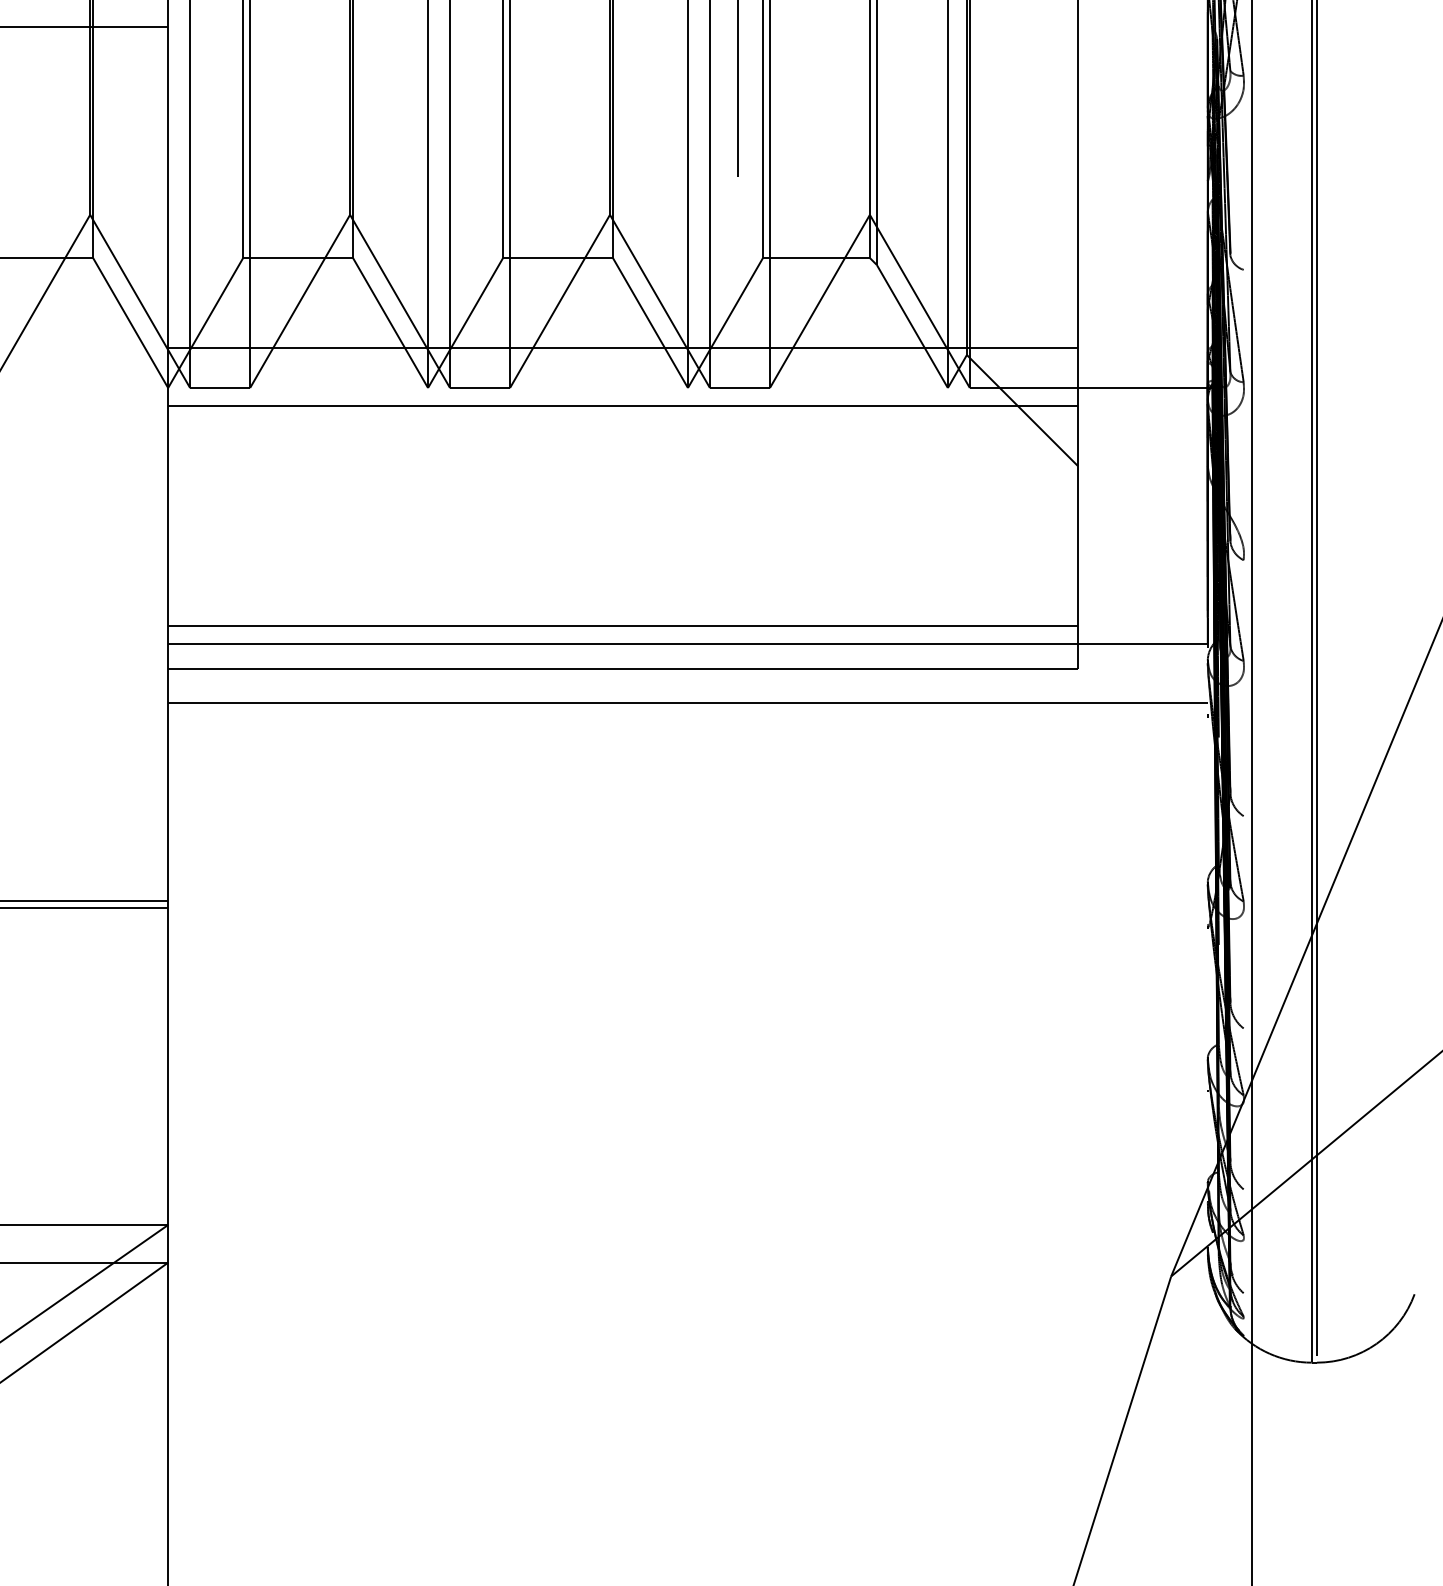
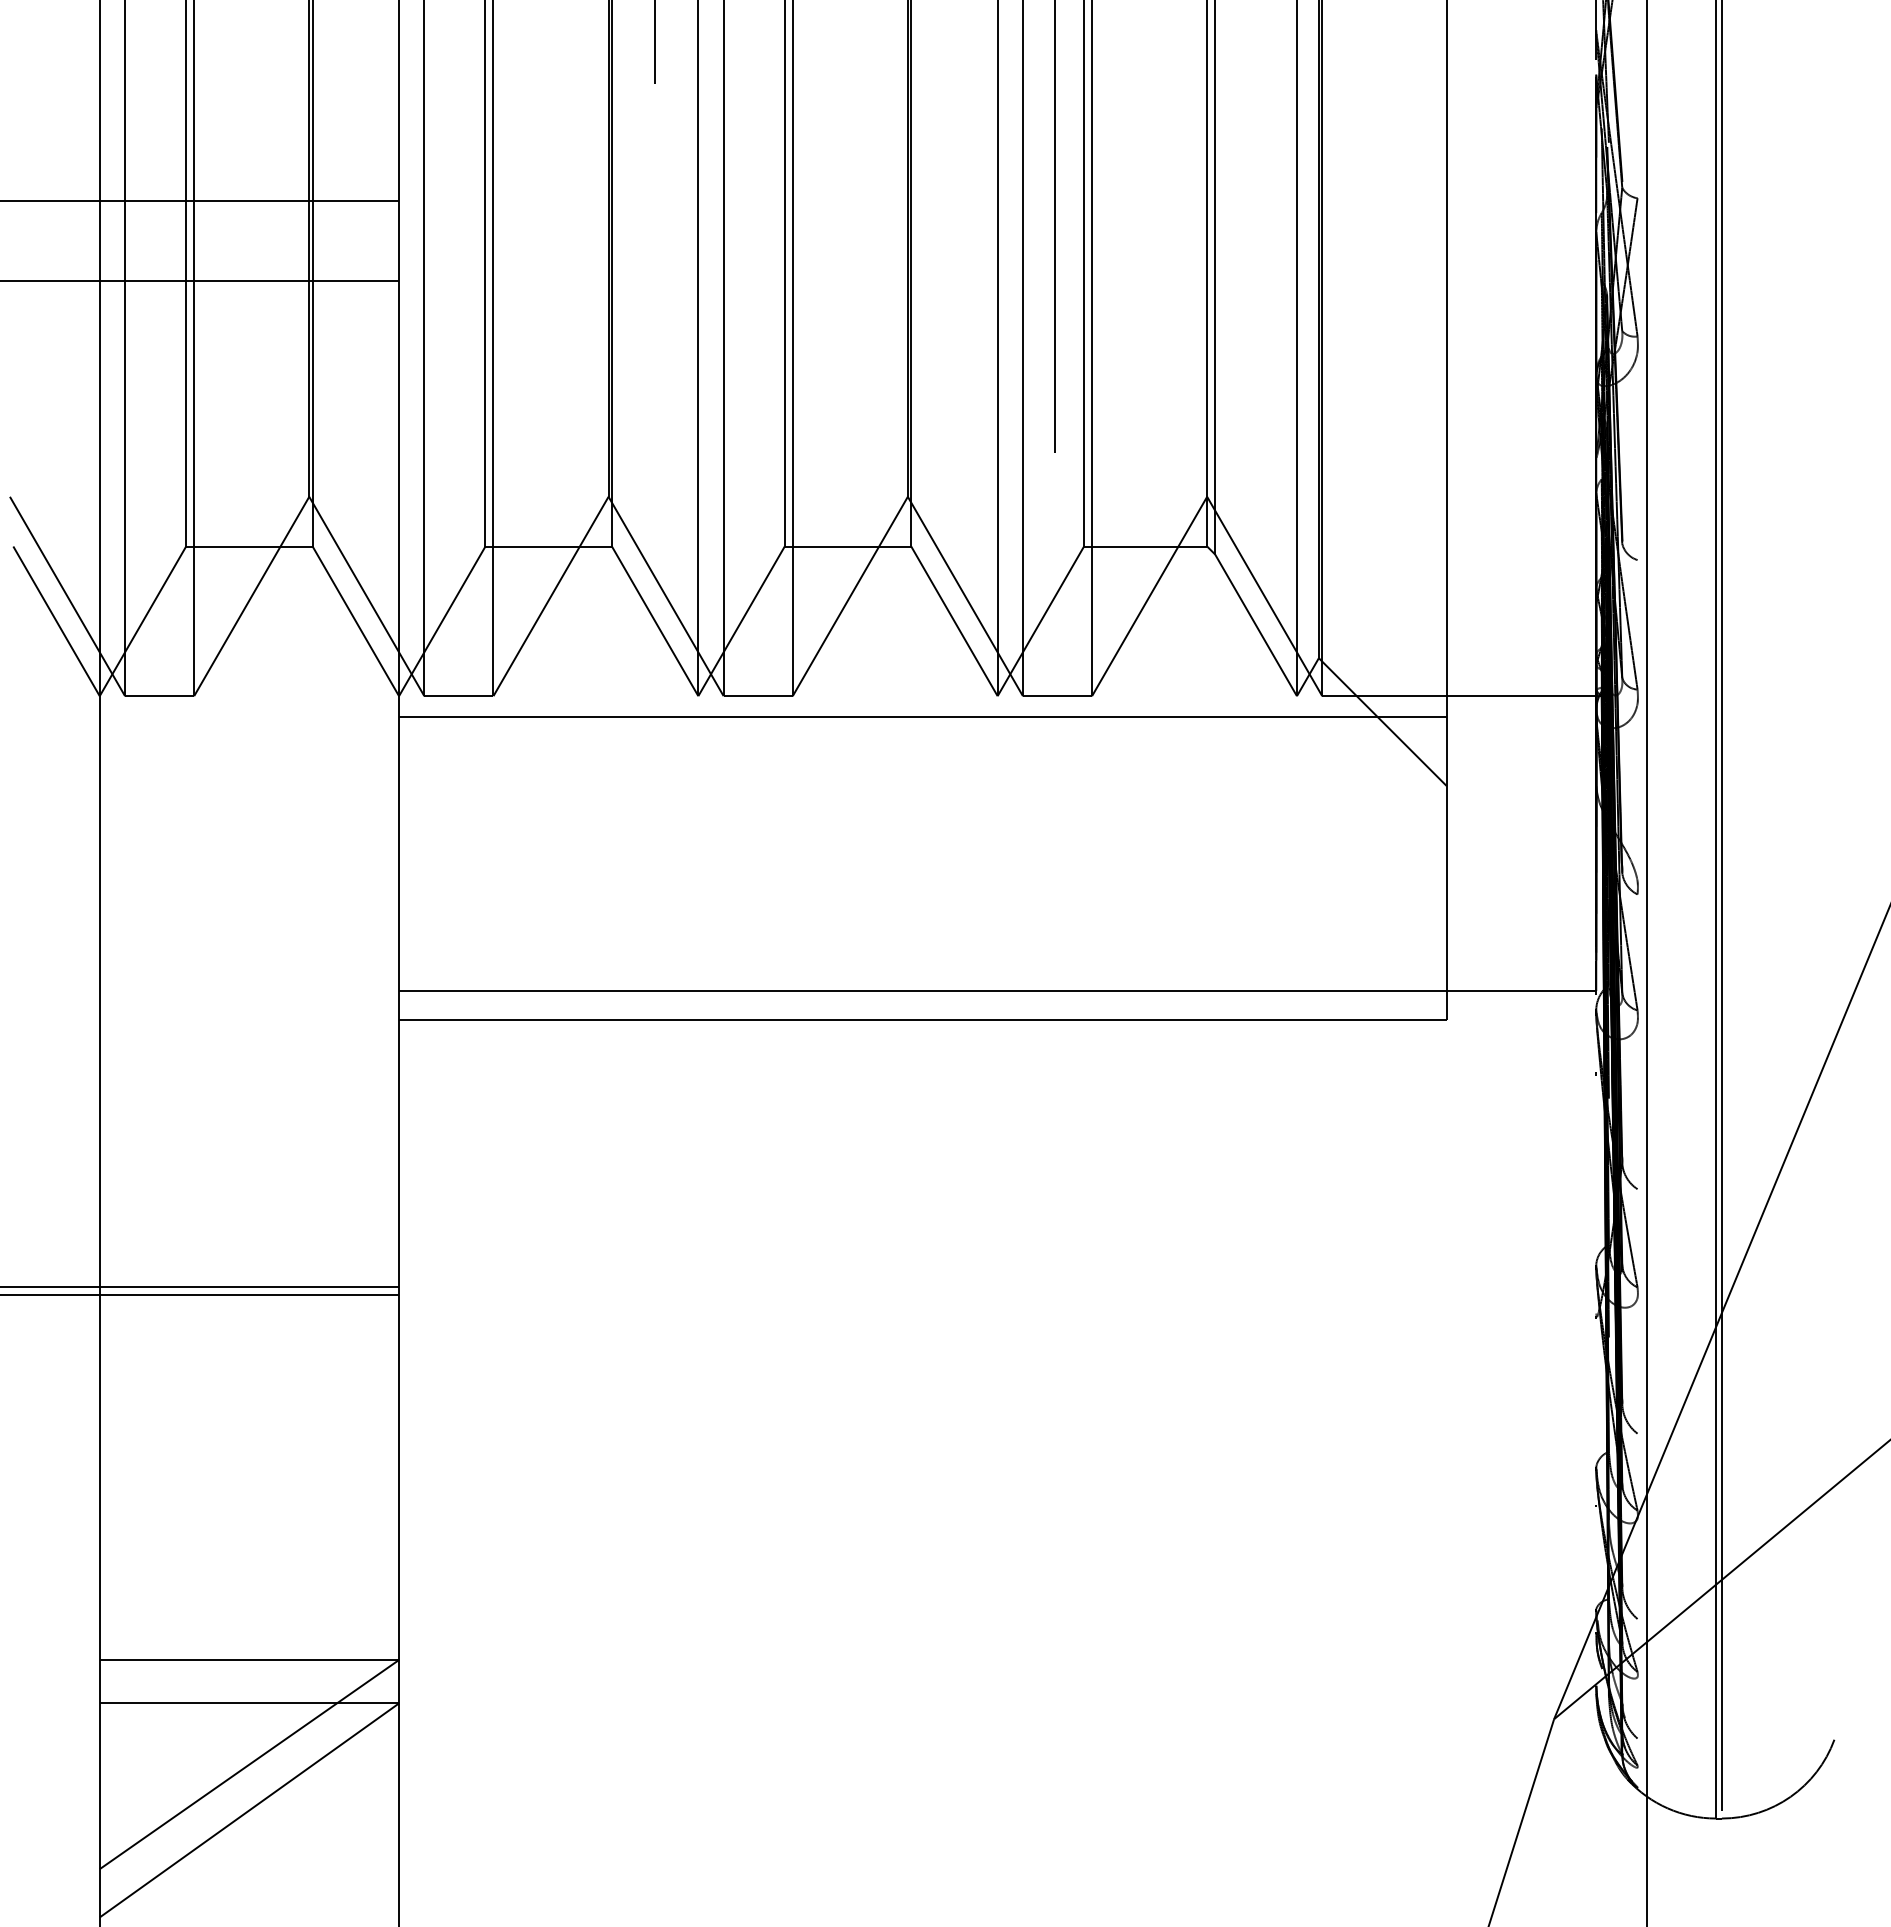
line: (622, 347) -> (922, 649), removed
line: (622, 626) -> (922, 970), removed
line: (687, 703) -> (997, 1059), removed

